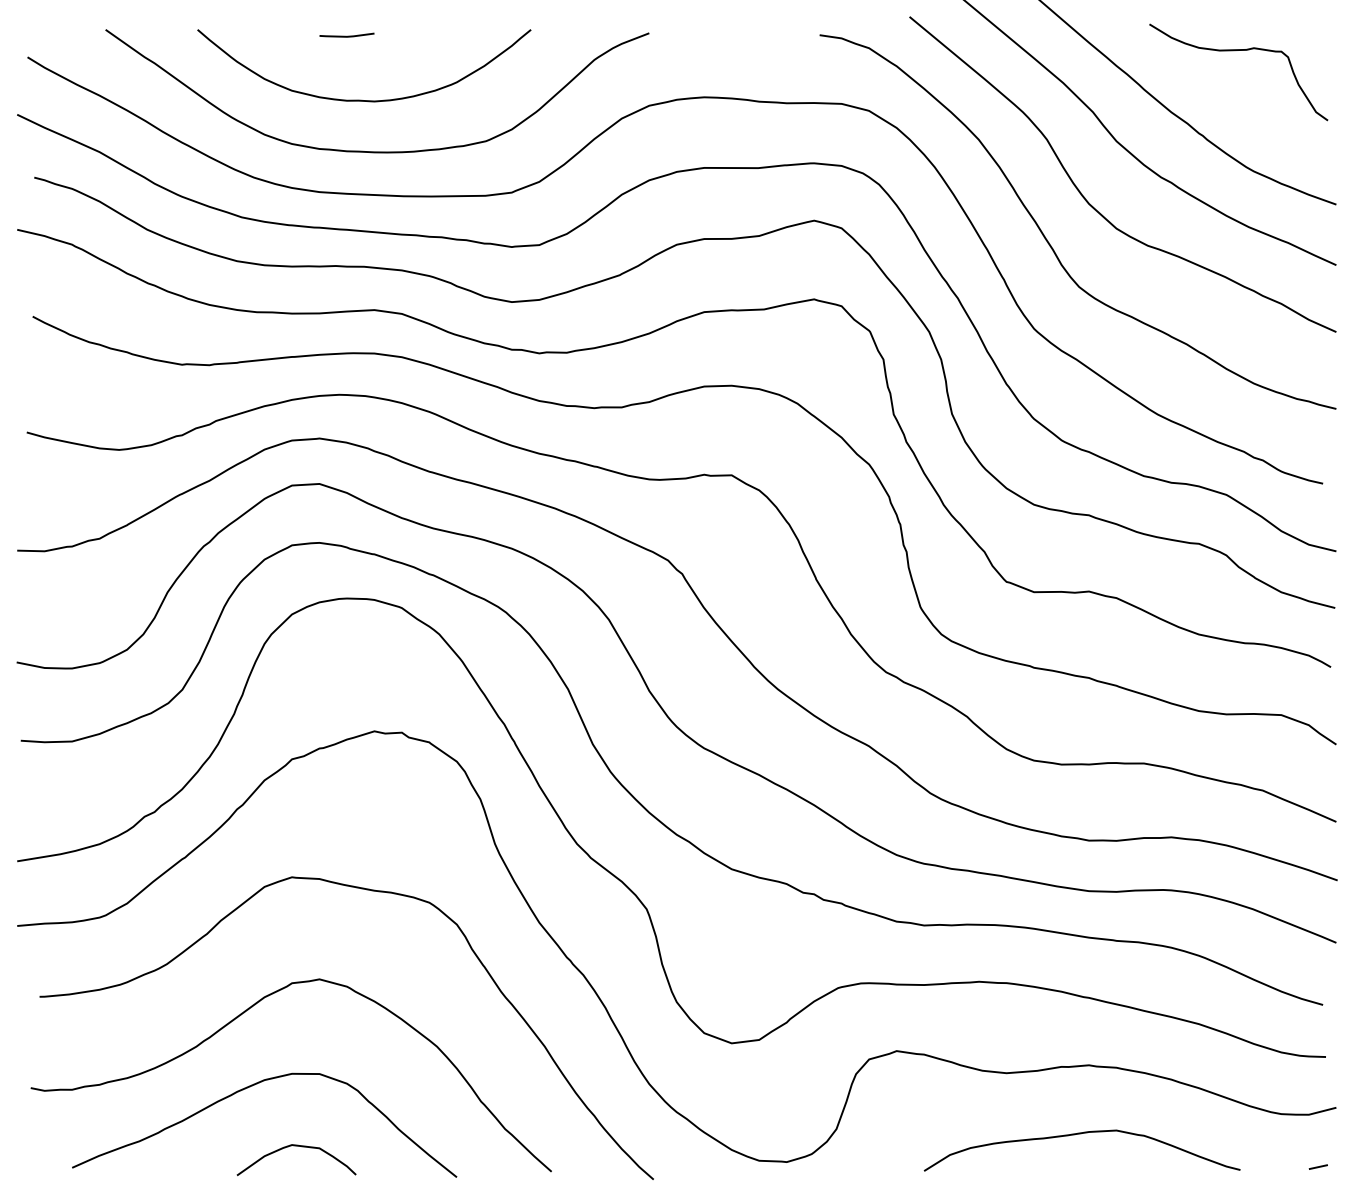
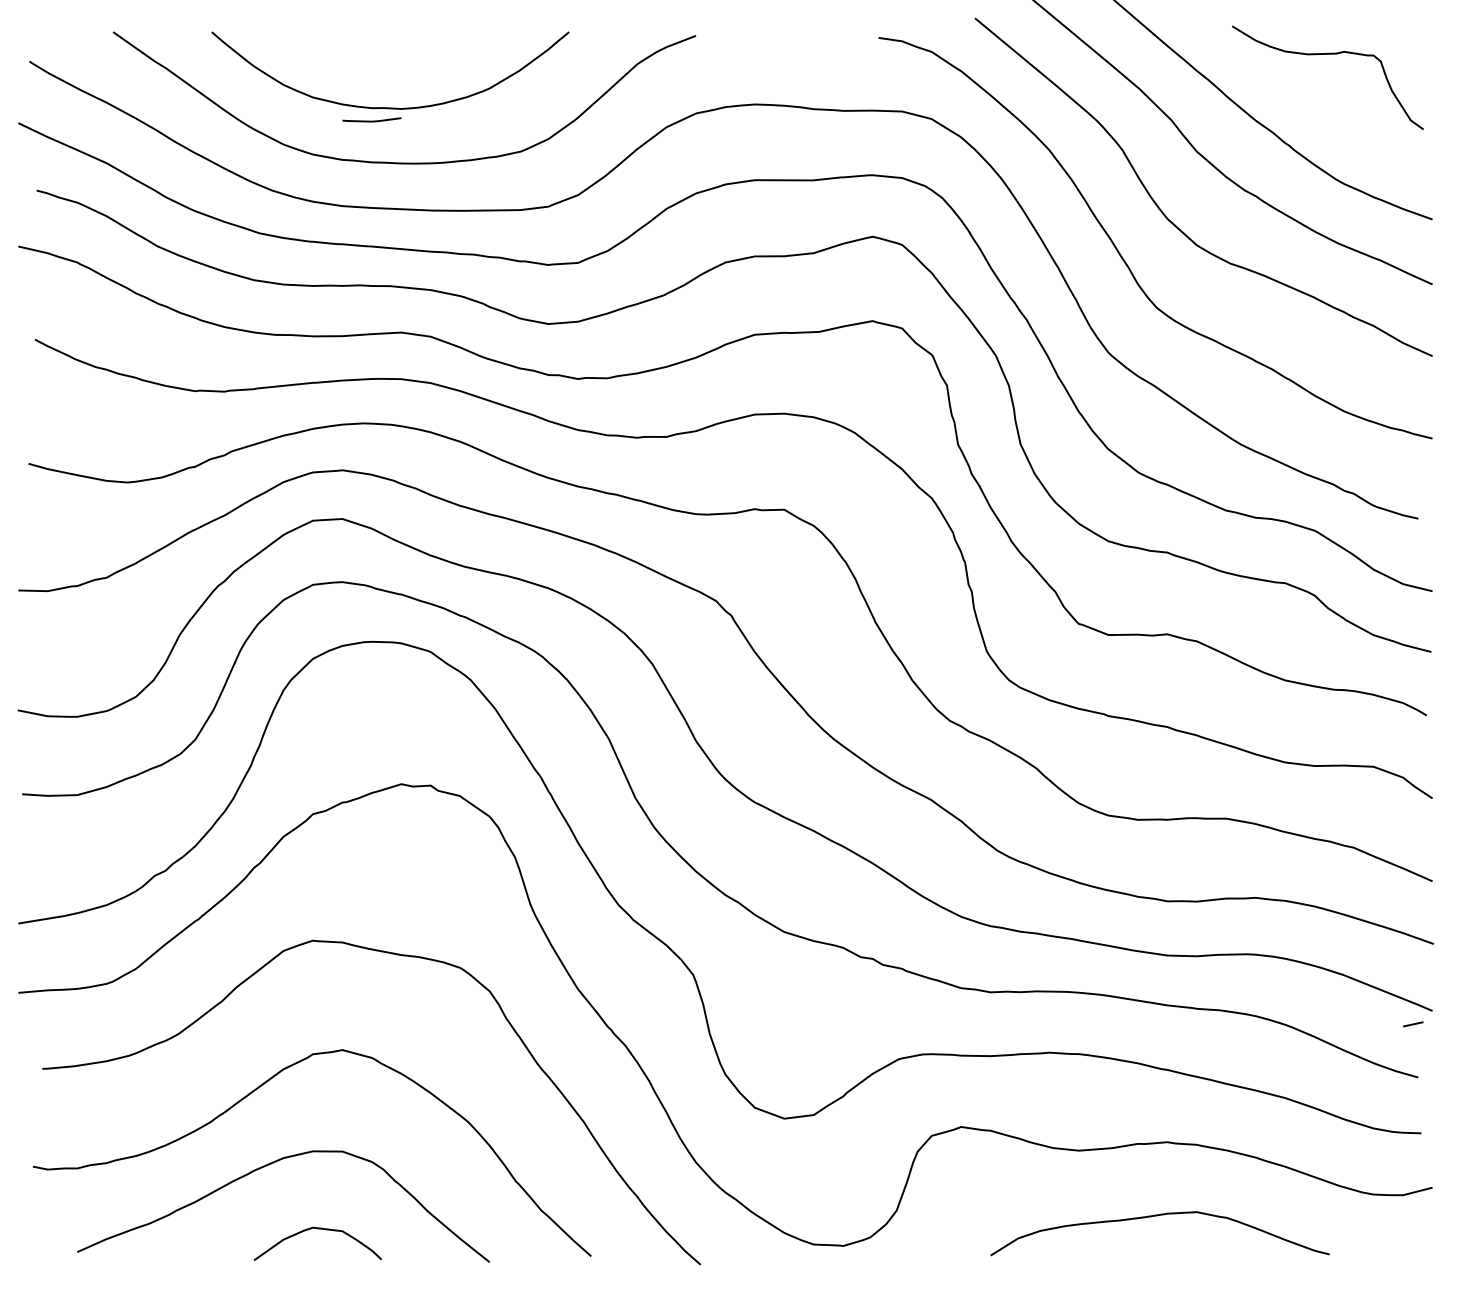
line: (346, 35) -> (371, 120), moved
line: (1318, 1167) -> (1413, 1024), moved

